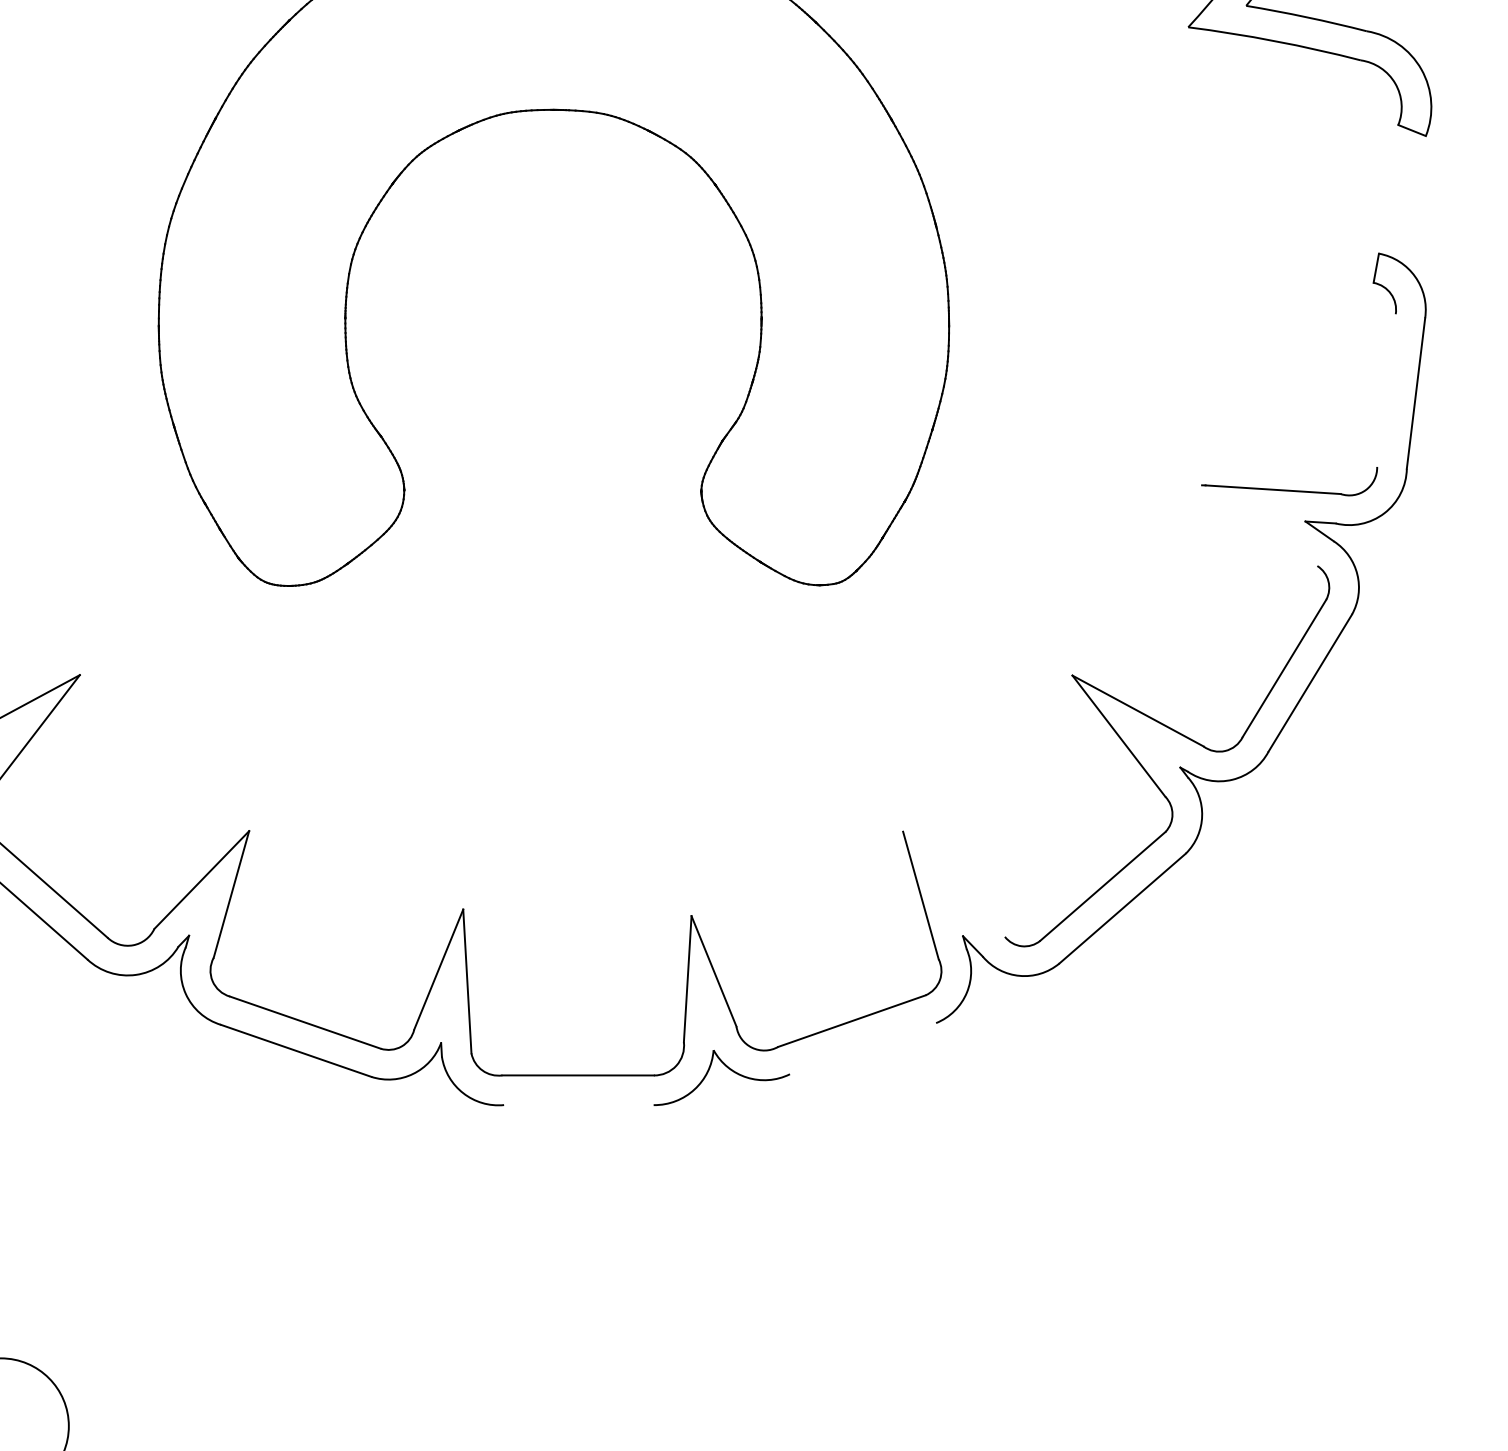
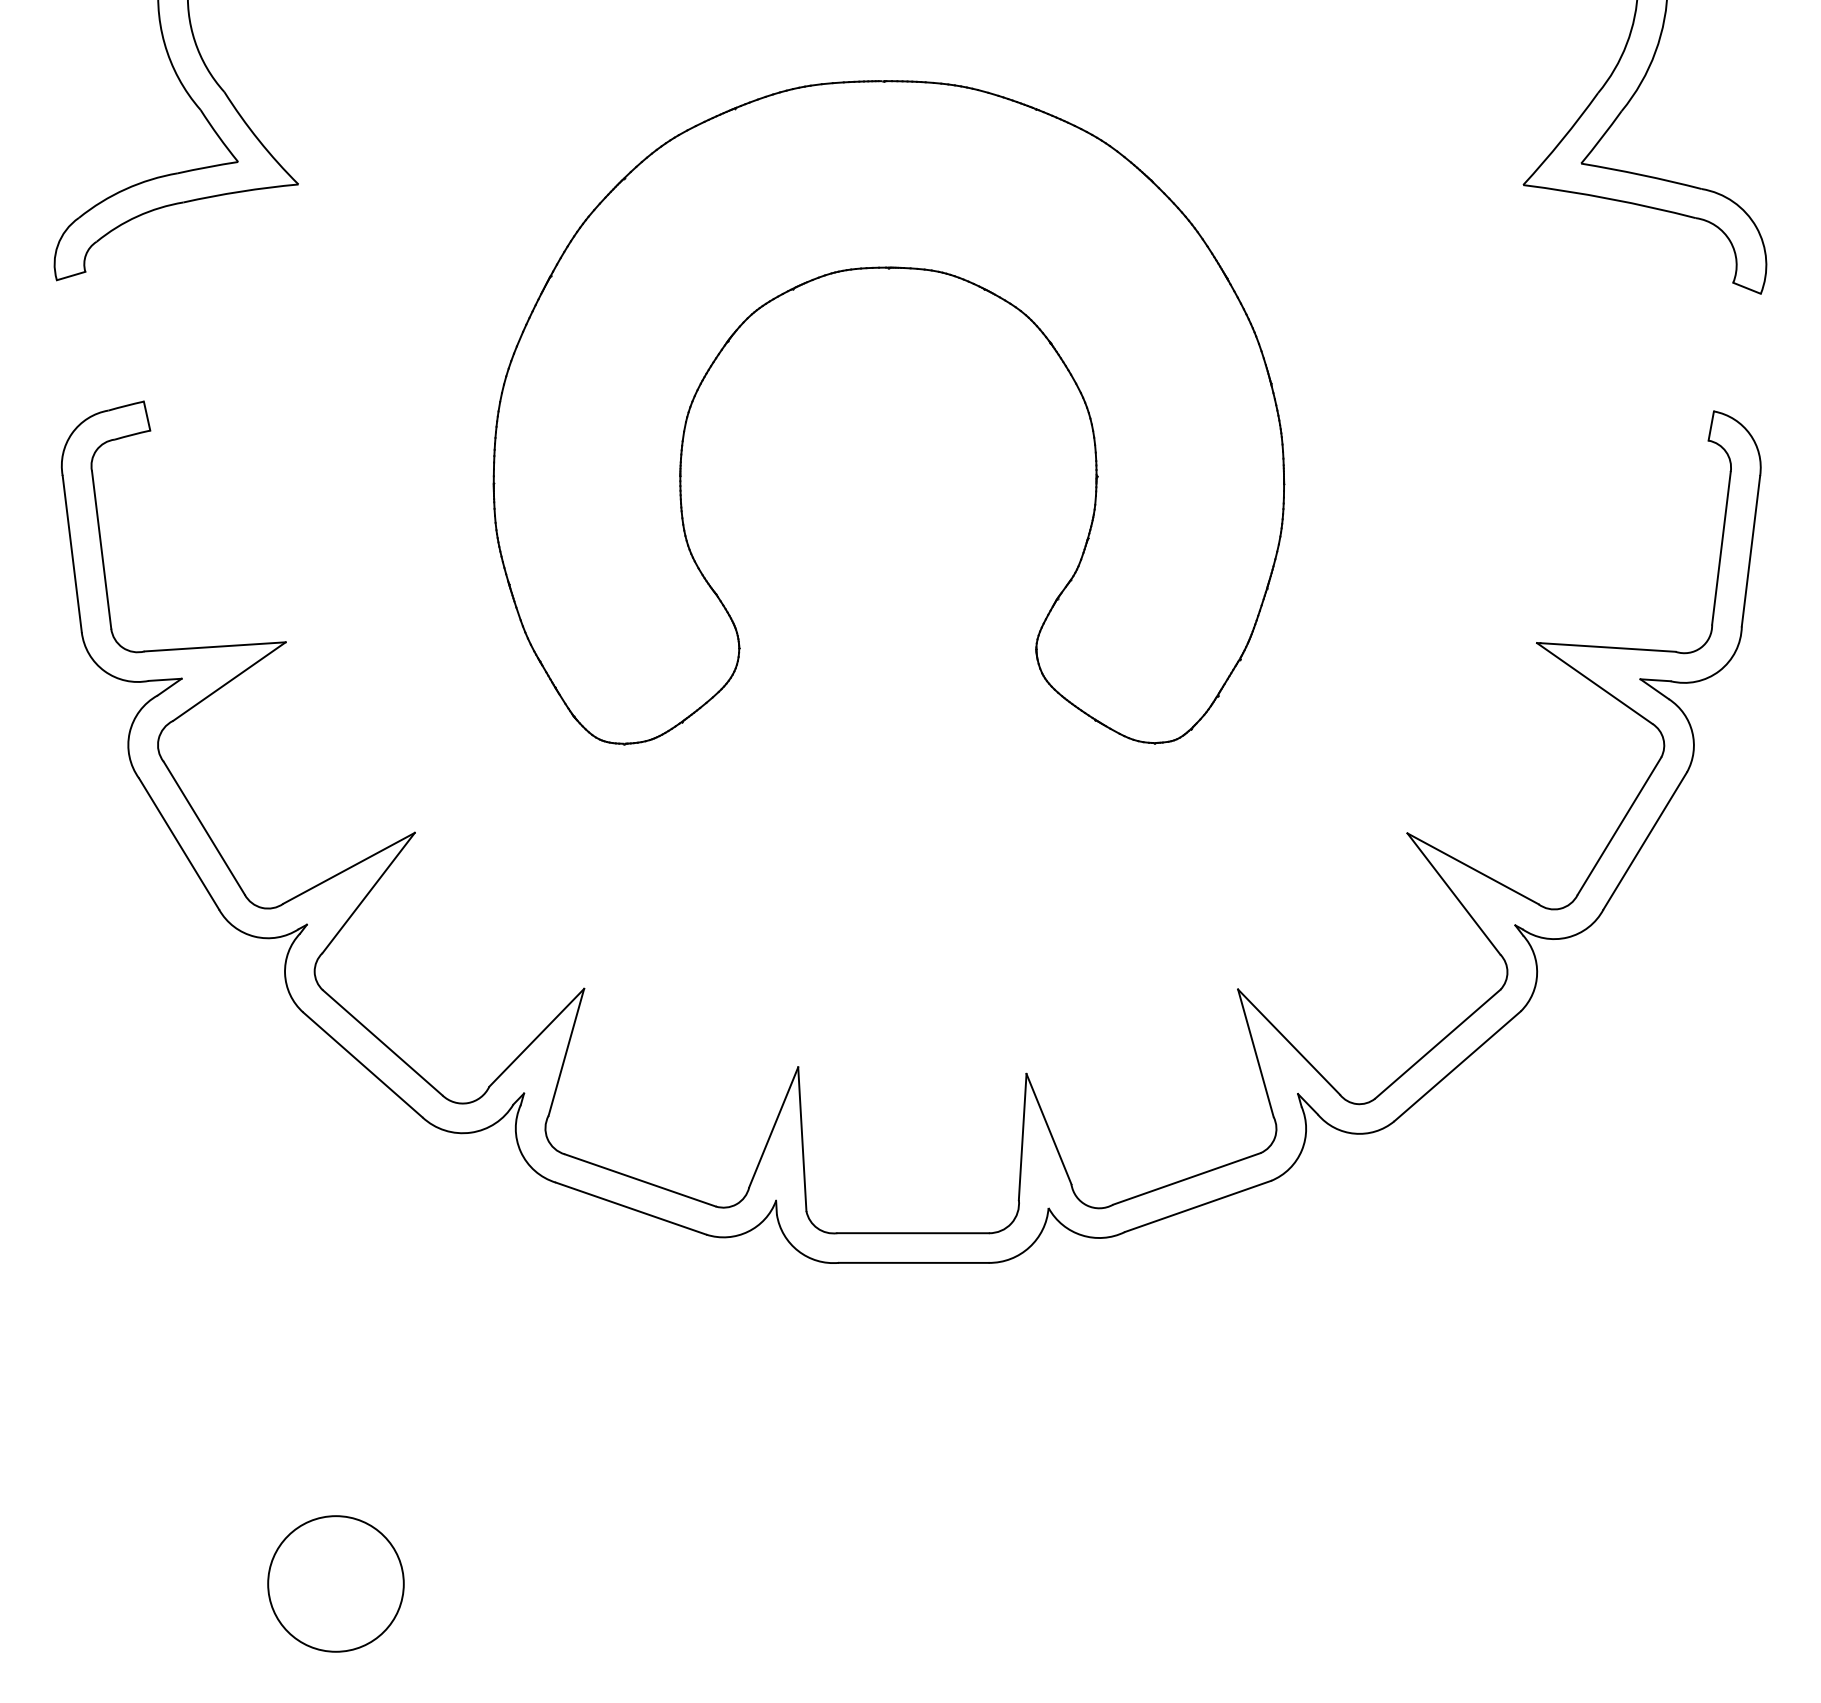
line: (1386, 390) -> (1721, 548), added
line: (1259, 525) -> (1594, 683), added
line: (953, 883) -> (1288, 1041), added
line: (862, 1048) -> (1197, 1206), added
line: (578, 1104) -> (913, 1262), added

